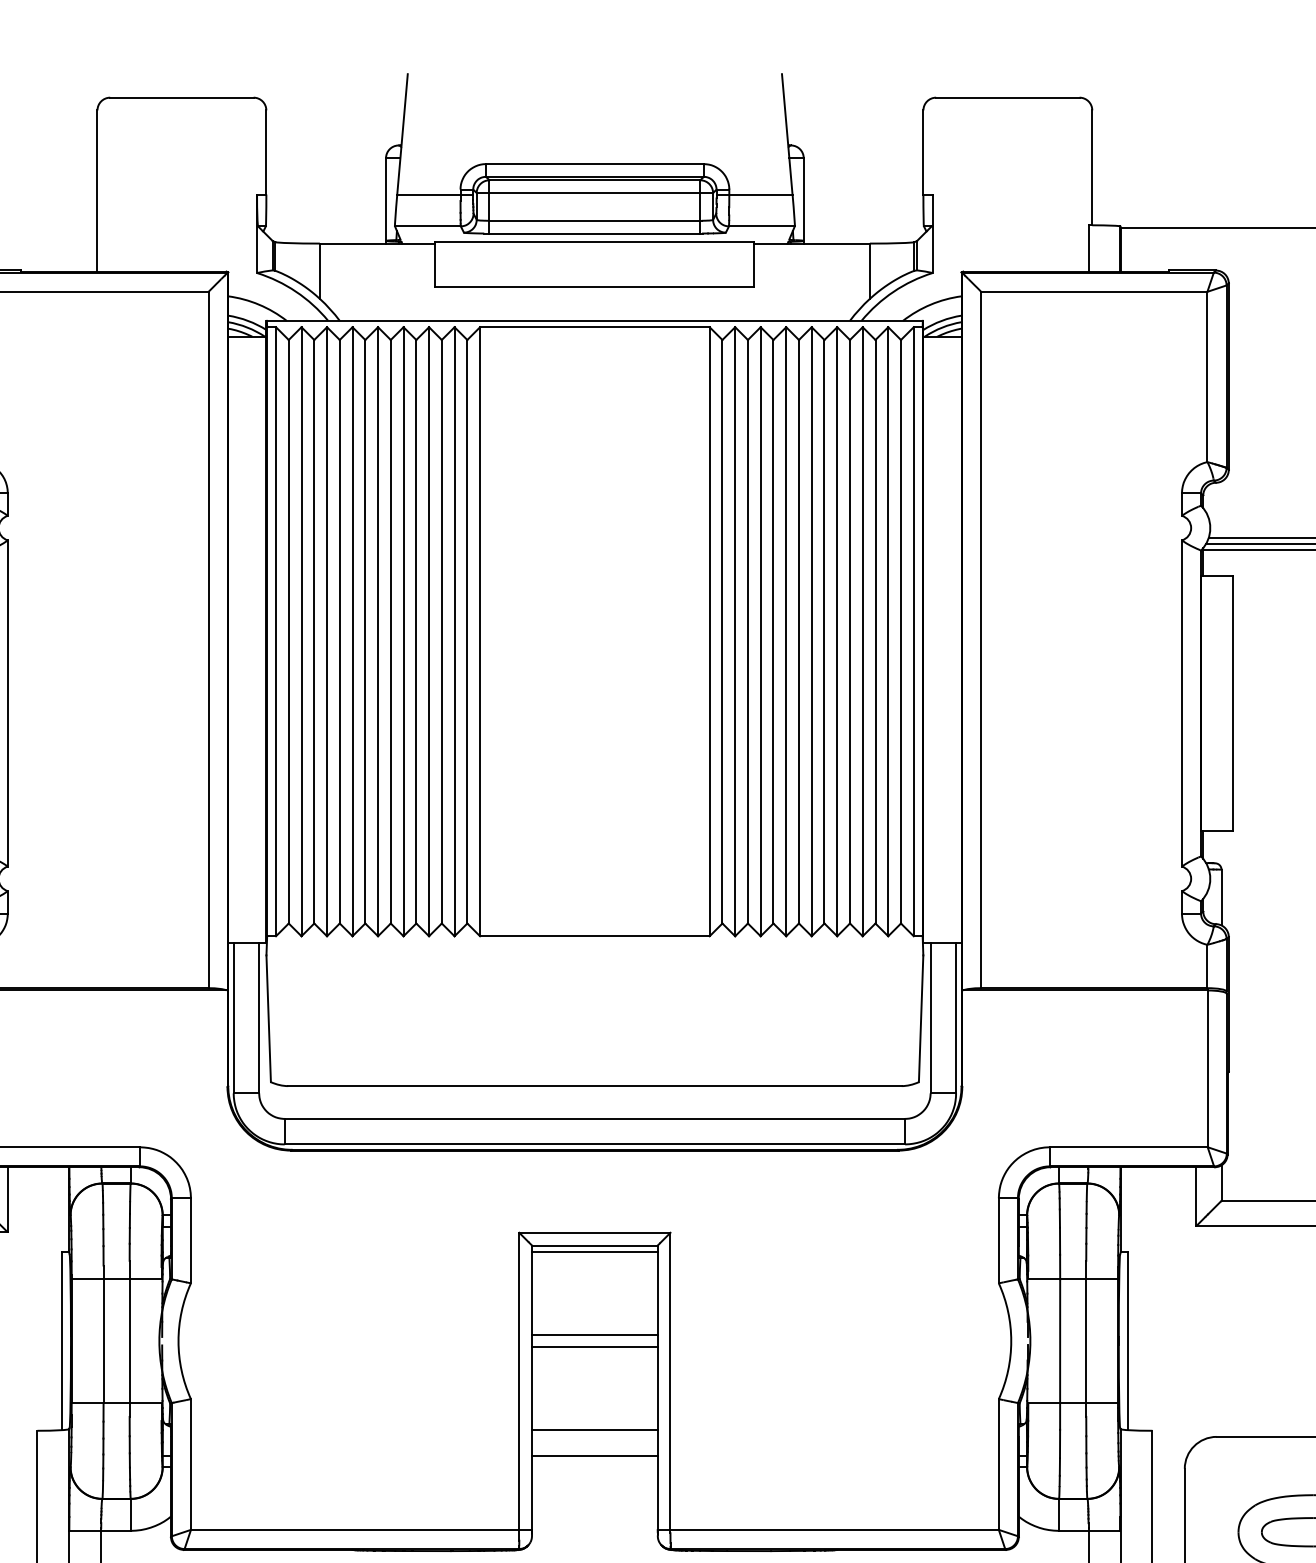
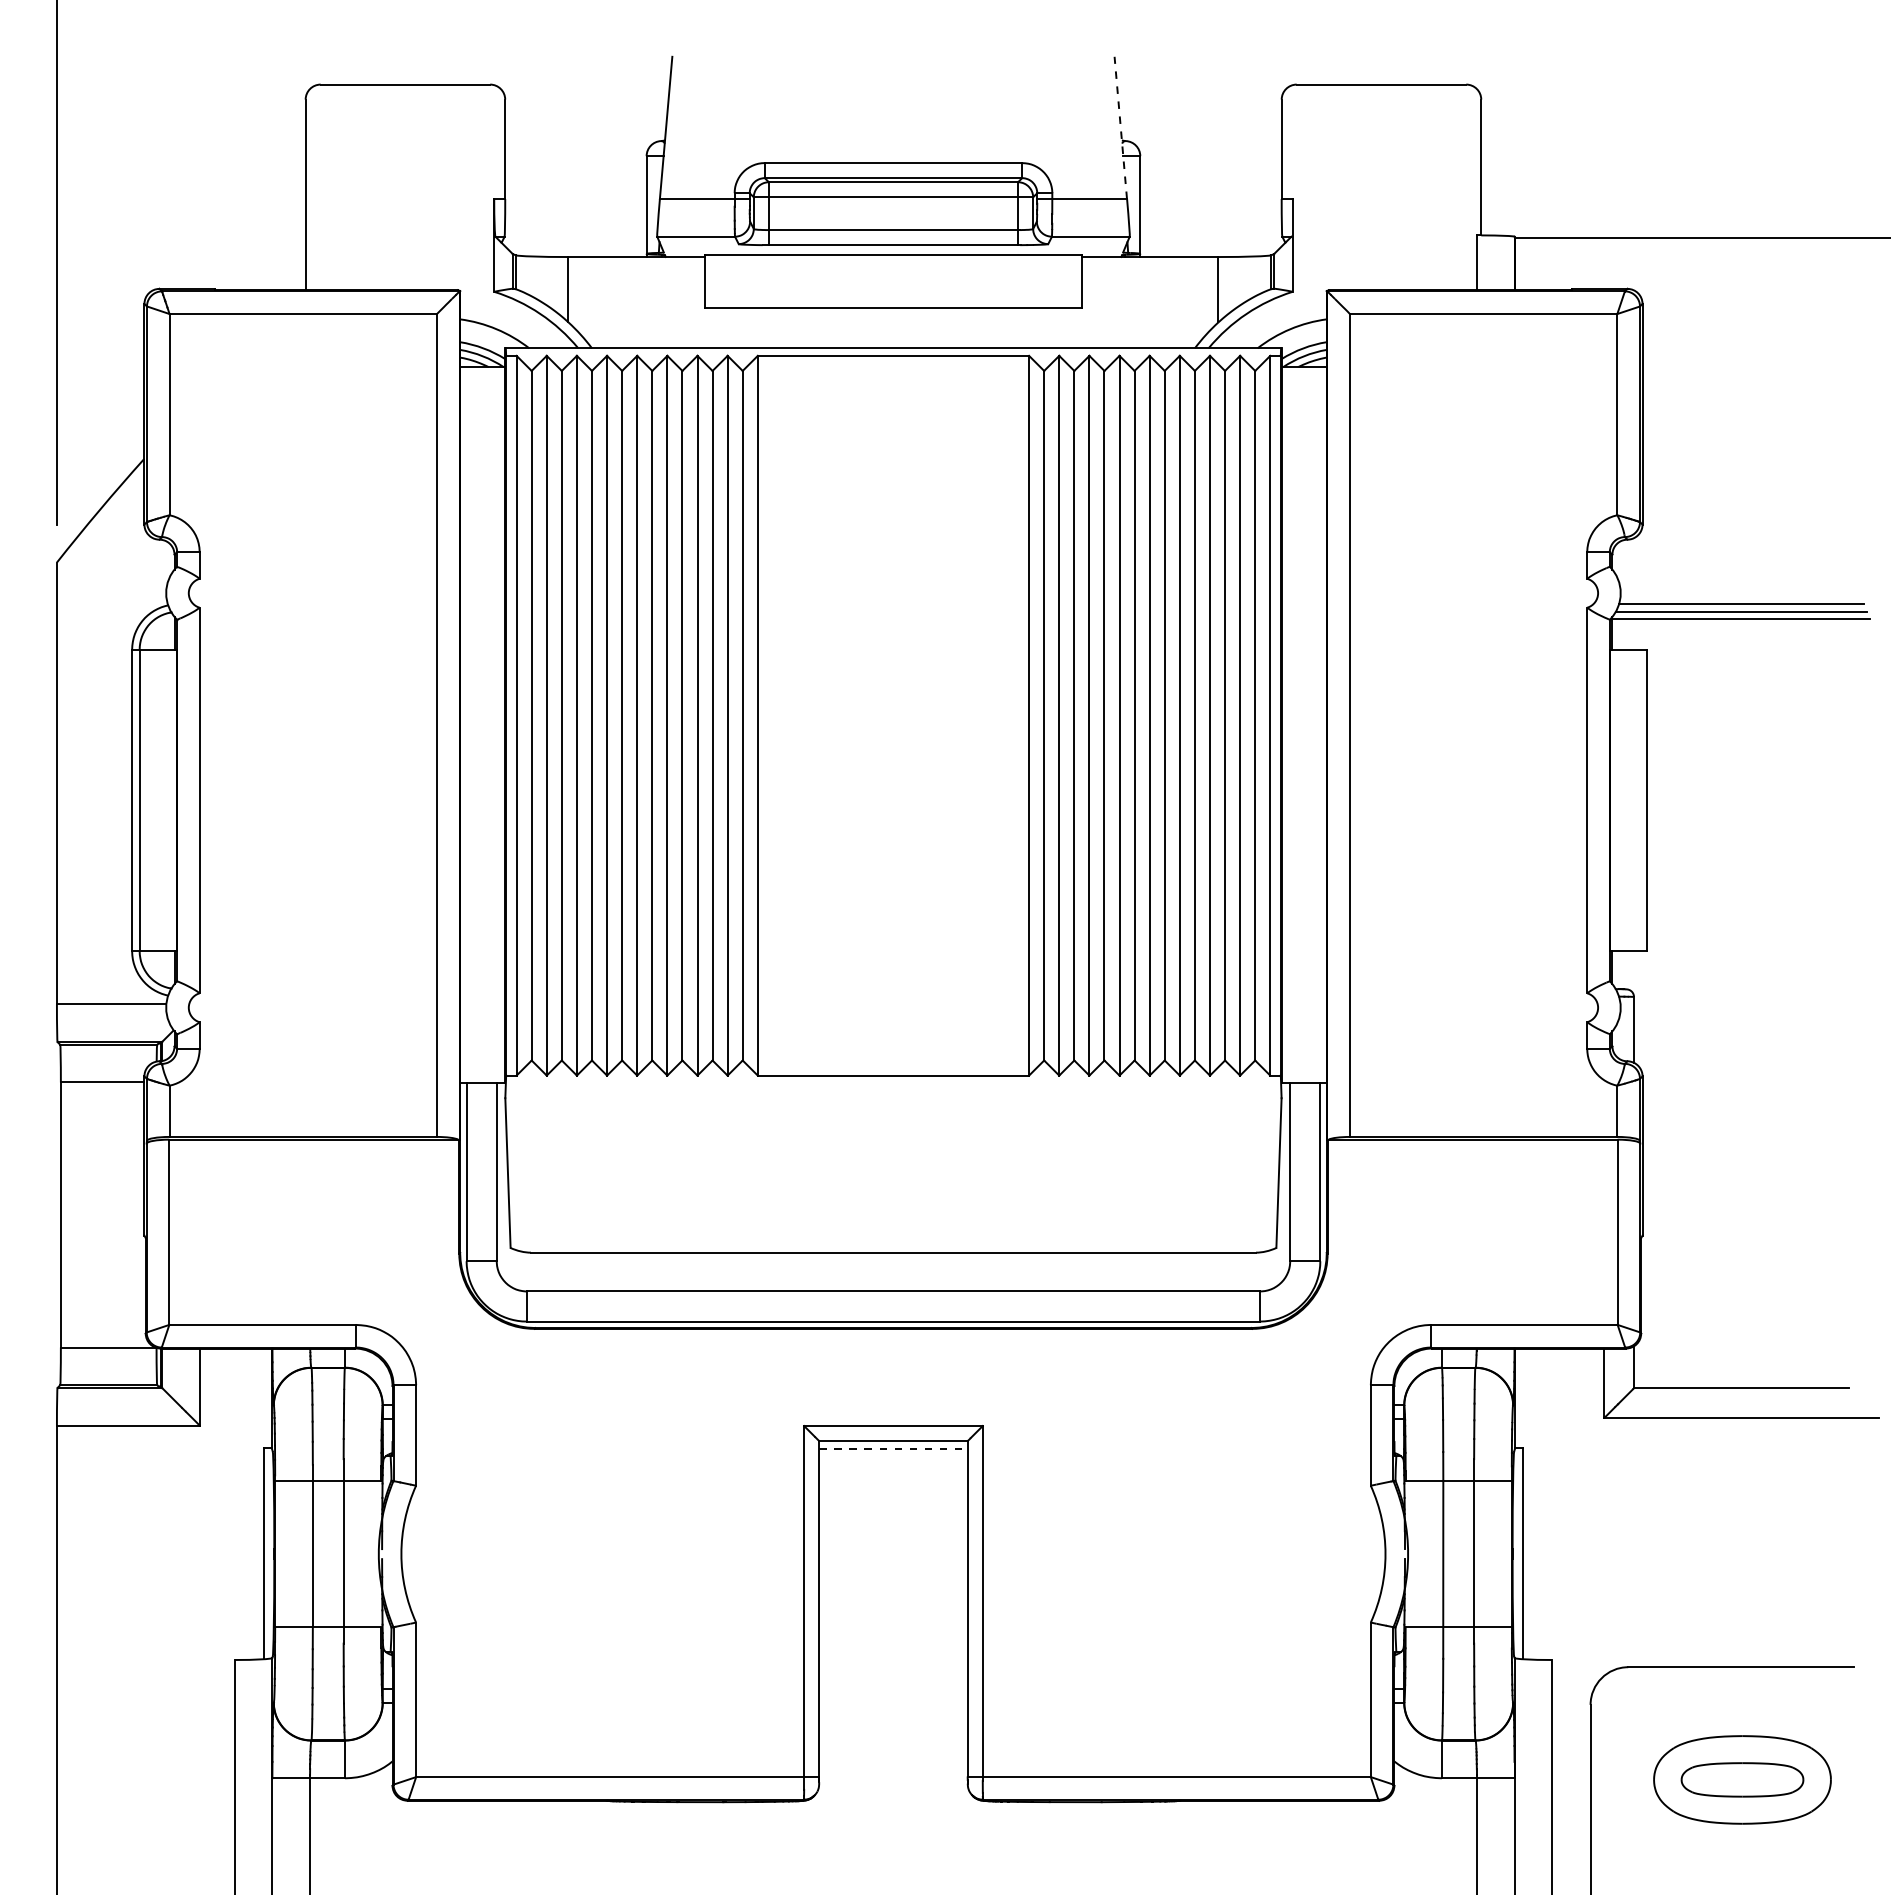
line: (787, 133) -> (1120, 127), solid -> dashed
line: (594, 1252) -> (893, 1449), solid -> dashed
line: (594, 1335) -> (893, 1547), removed
line: (594, 1347) -> (893, 1561), removed
line: (594, 1430) -> (893, 1659), removed
line: (594, 1455) -> (893, 1689), removed

